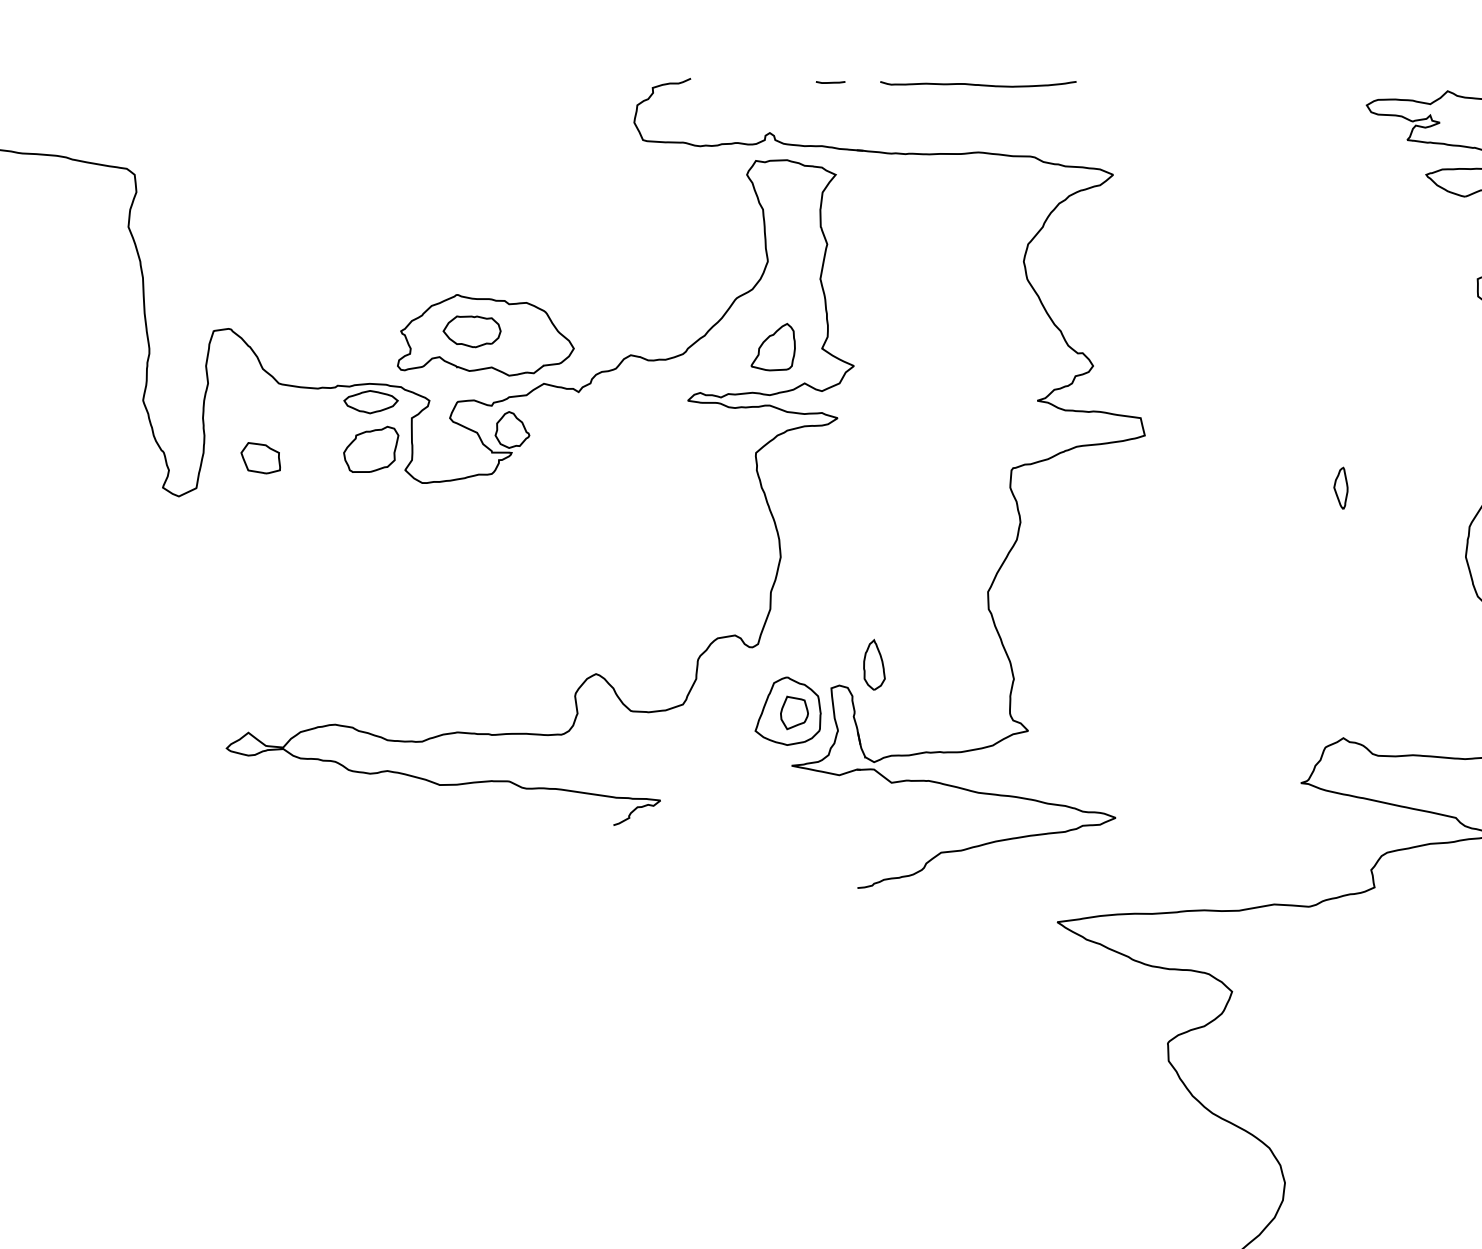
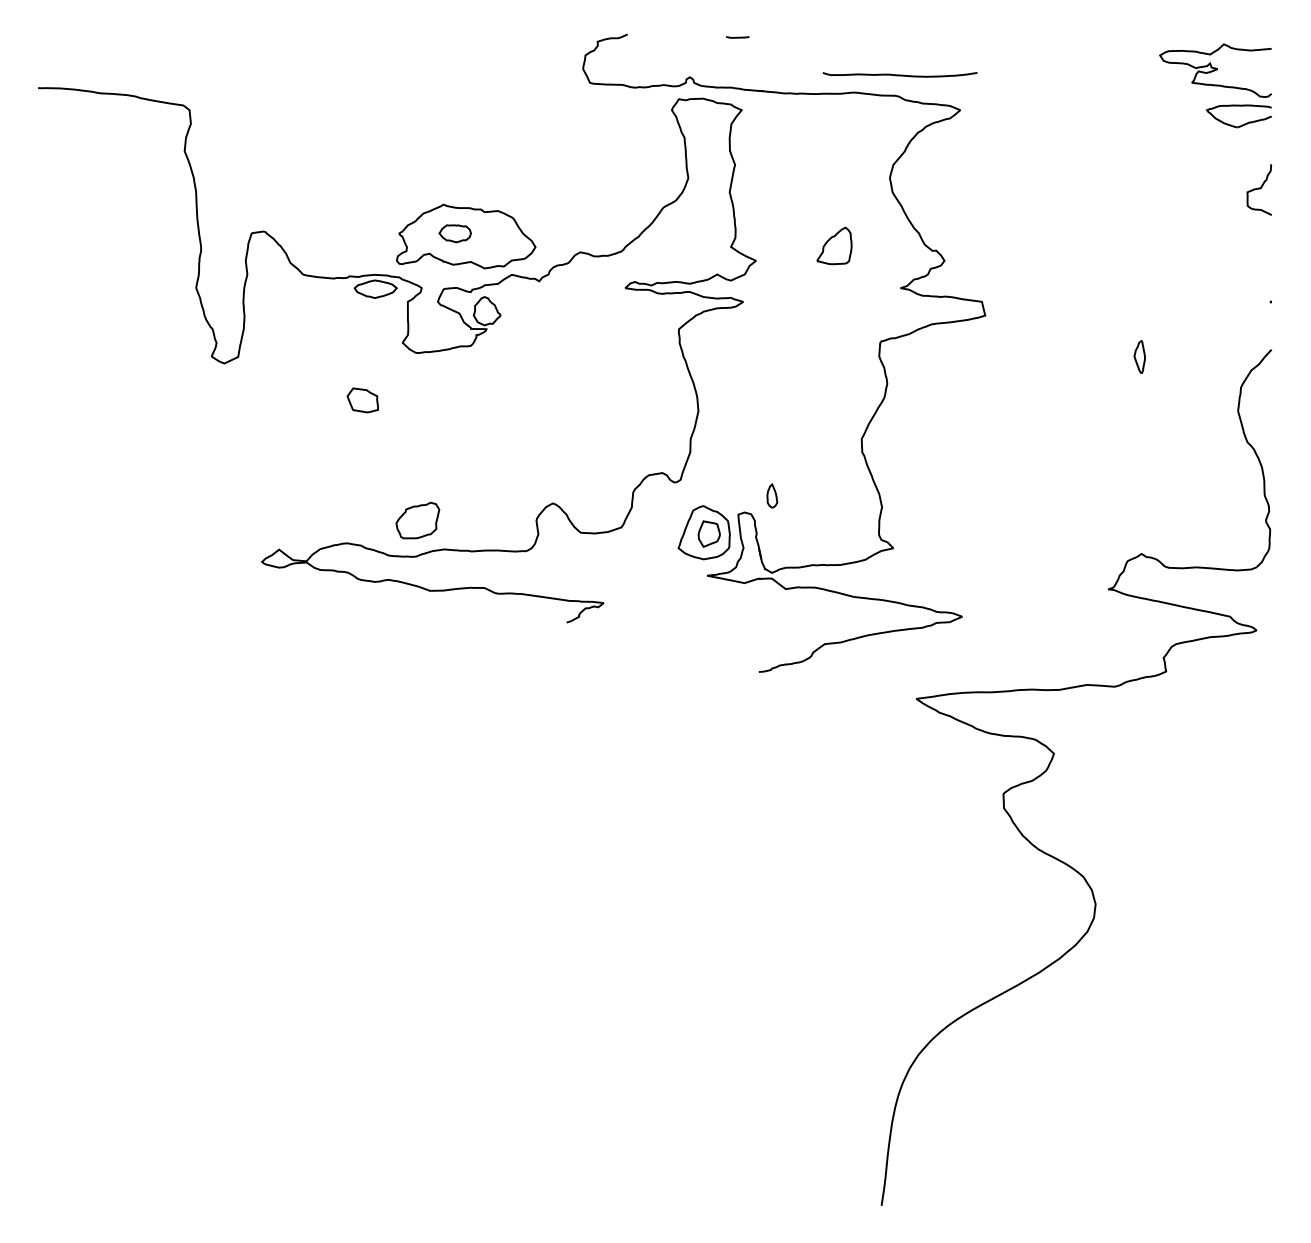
curve: (977, 83) -> (899, 74), moved
part: (471, 331) -> (454, 233), size x0.7
part: (773, 346) -> (834, 245), moved
part: (370, 449) -> (417, 520), moved
part: (260, 458) -> (362, 400), moved
part: (874, 663) -> (772, 495), size x0.6

